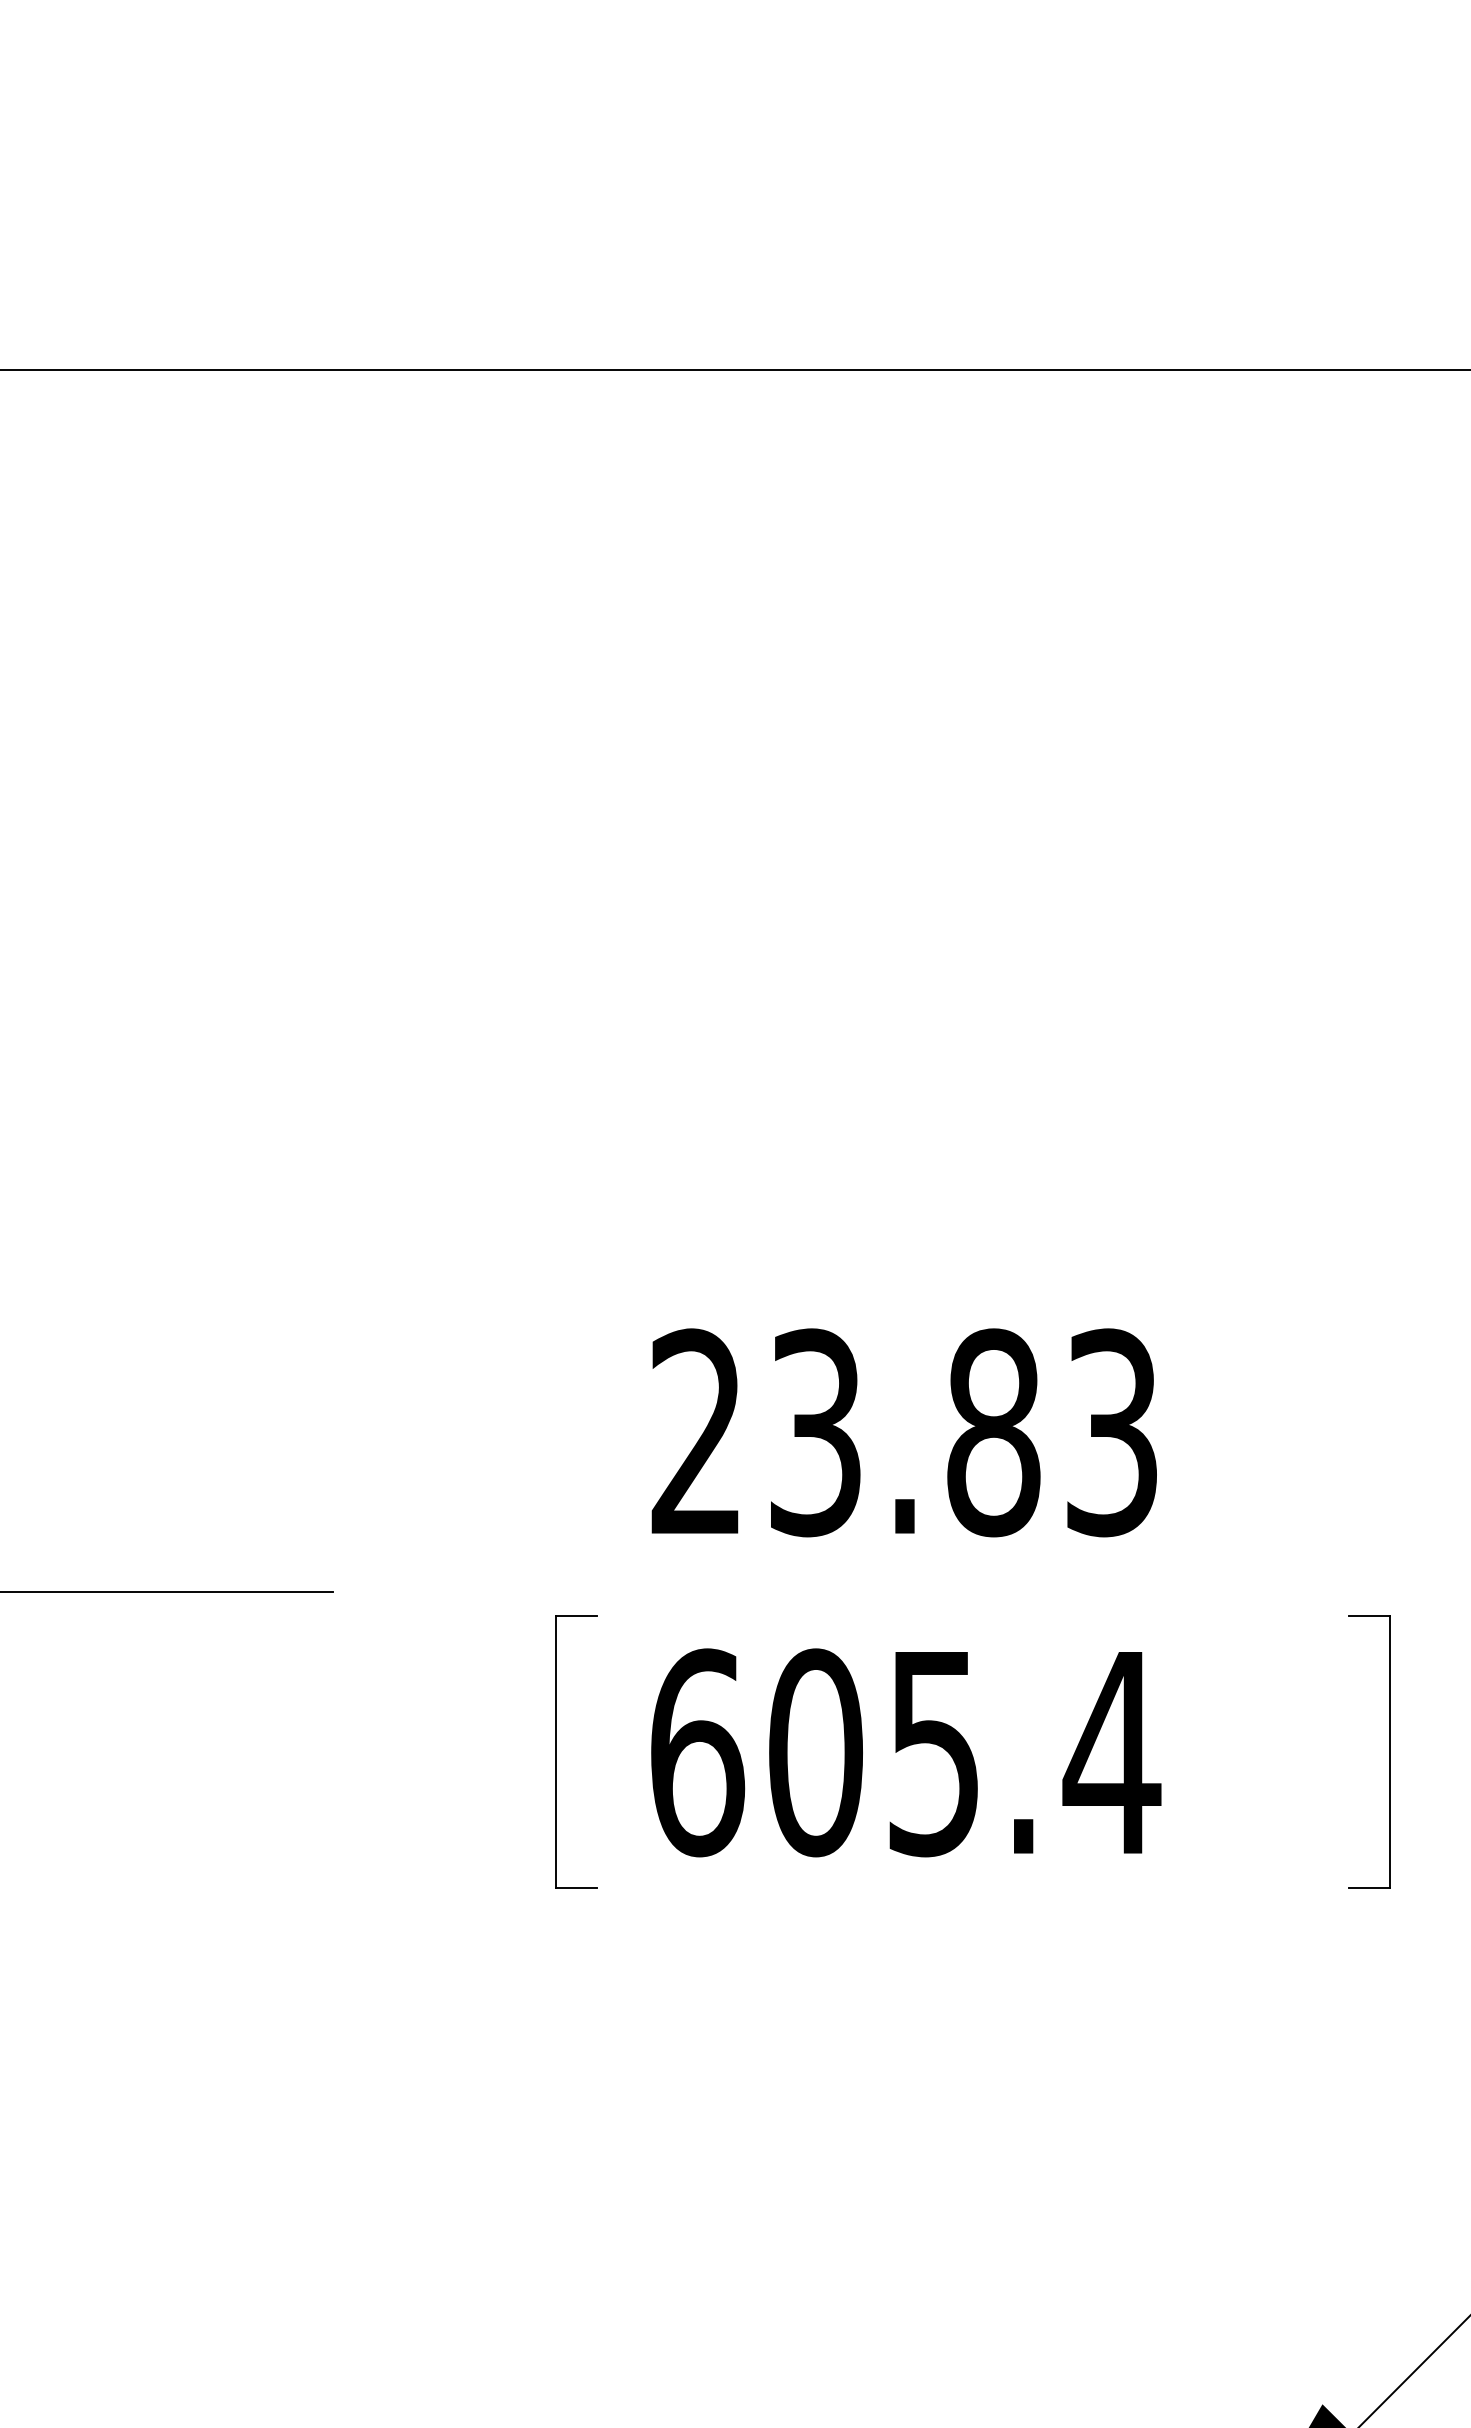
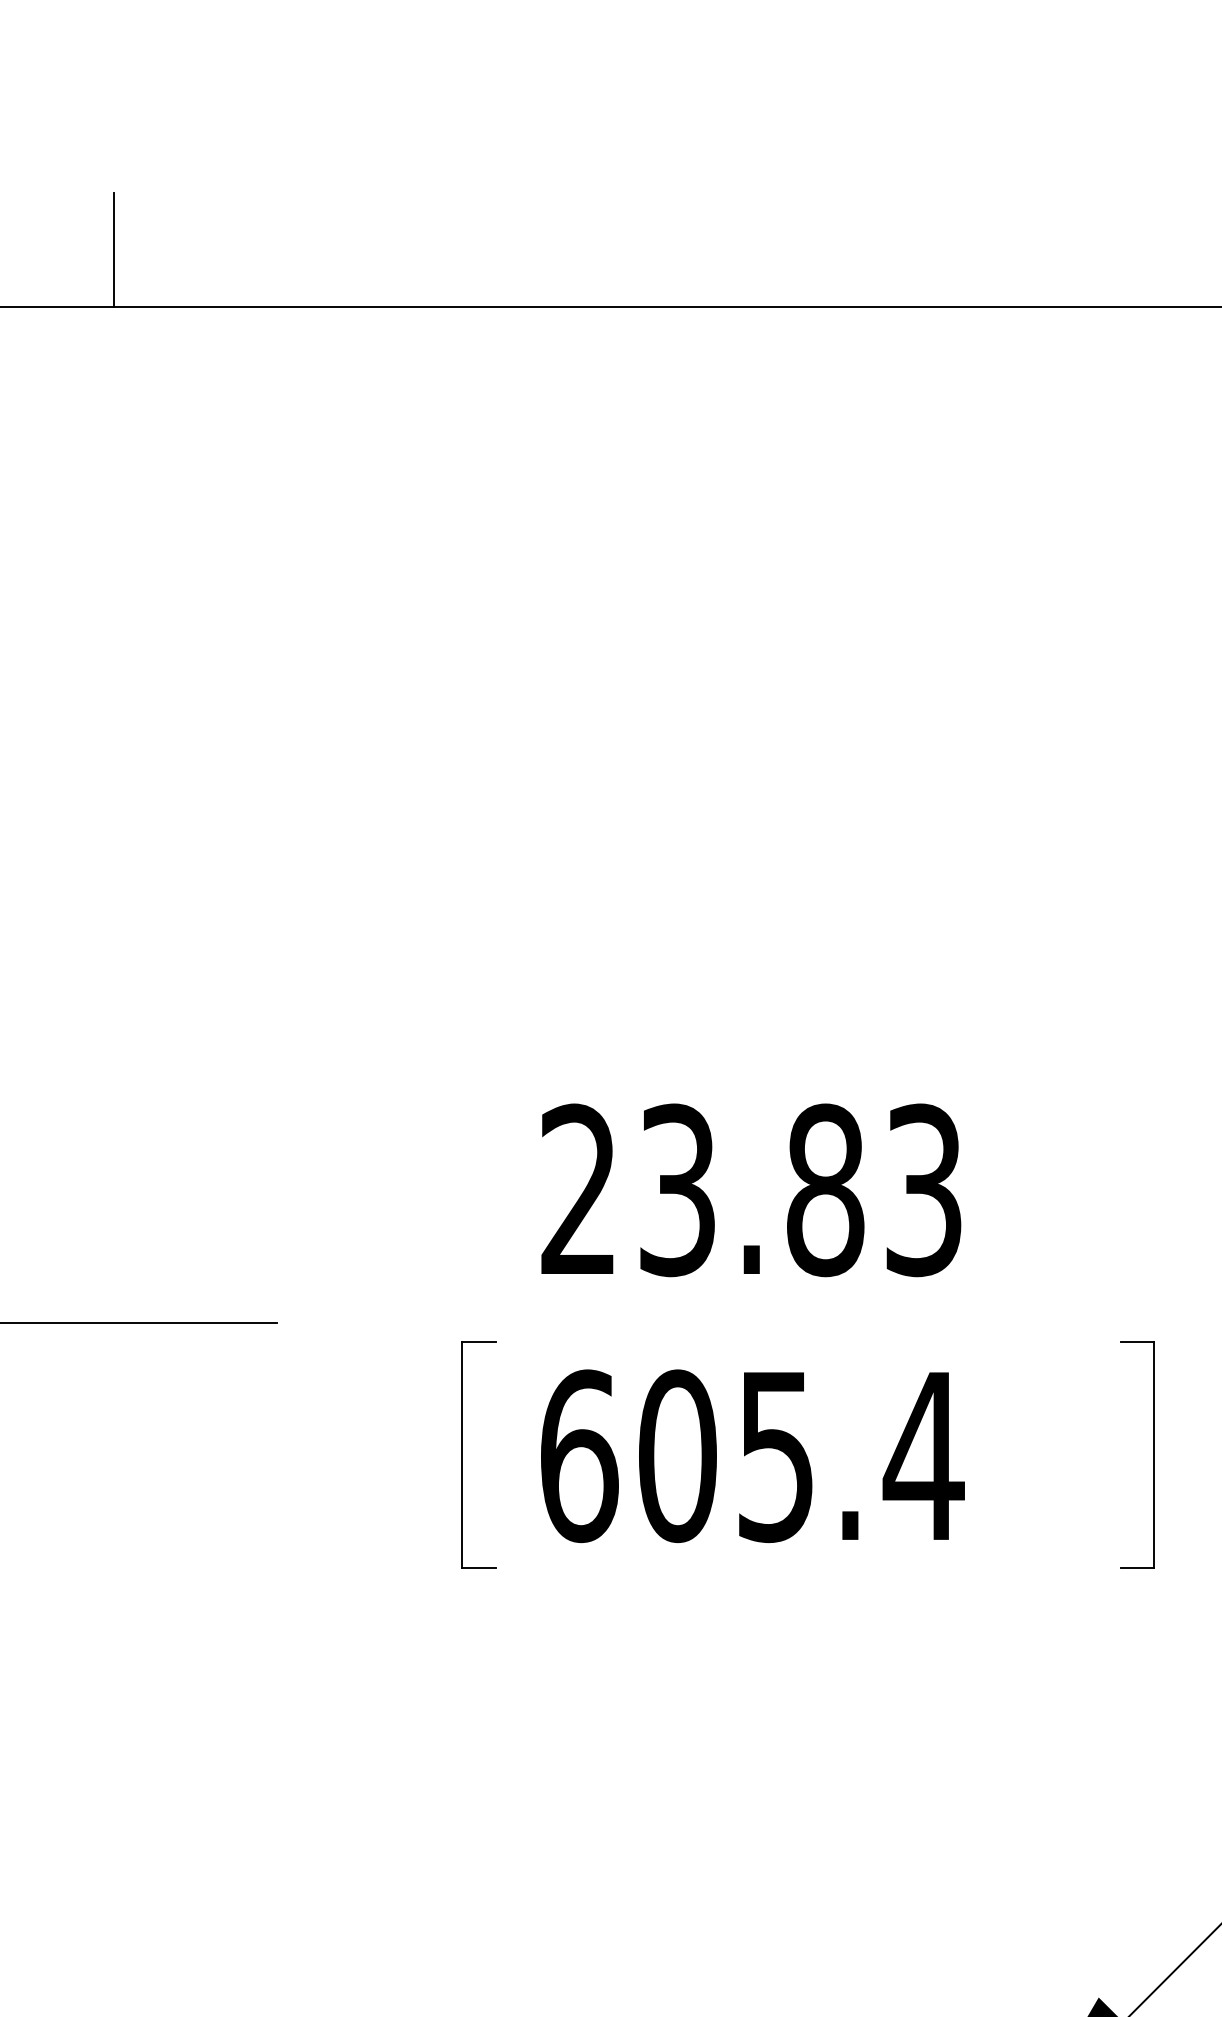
line: (136, 300) -> (113, 249), added

